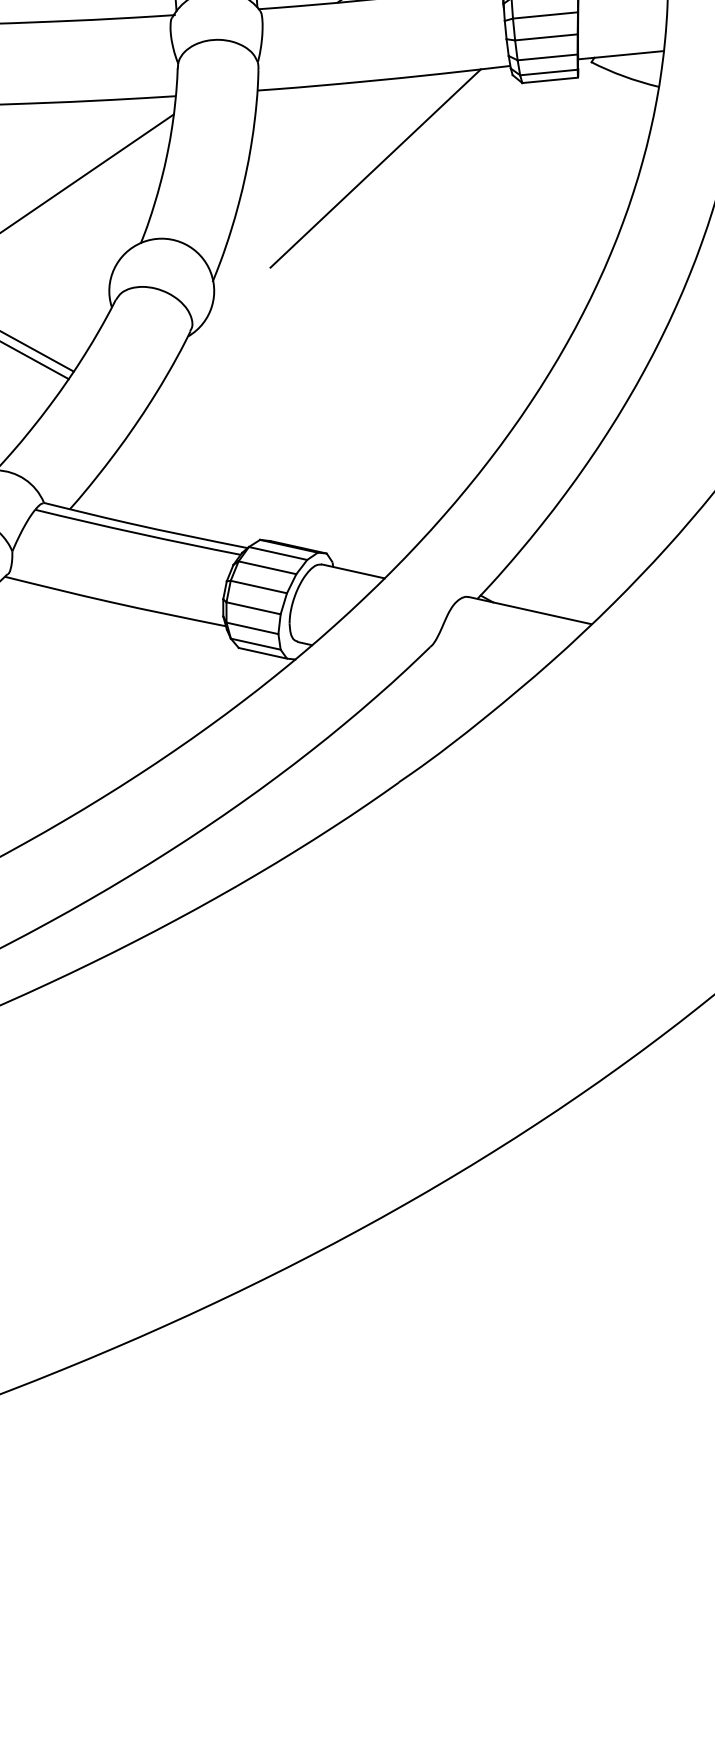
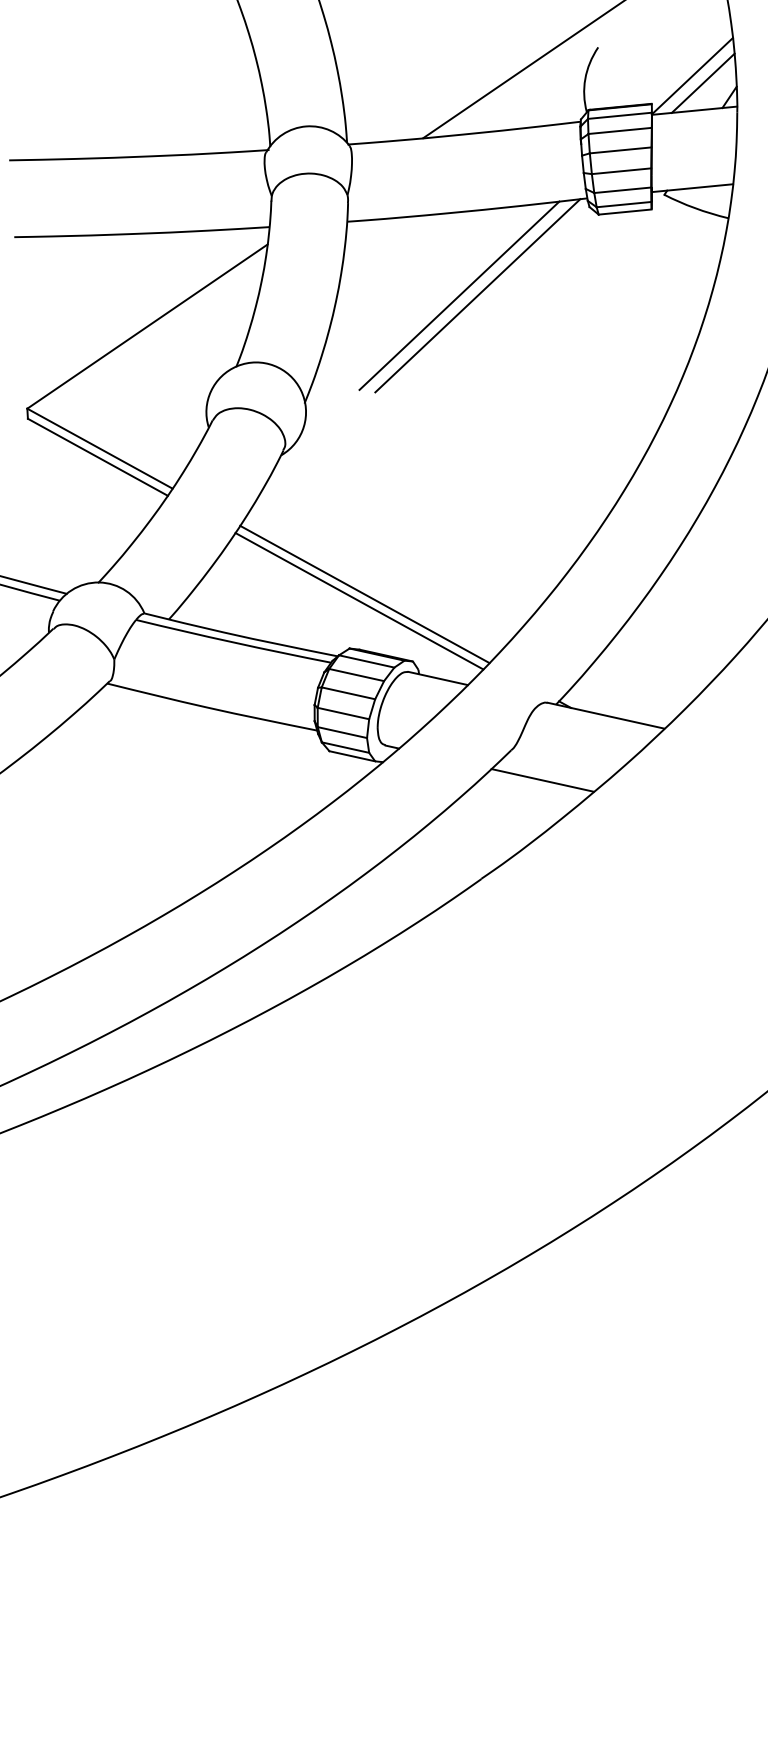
line: (394, 168) -> (477, 295), added
line: (275, 482) -> (364, 594), added
line: (270, 490) -> (359, 601), added
line: (463, 678) -> (542, 780), added

